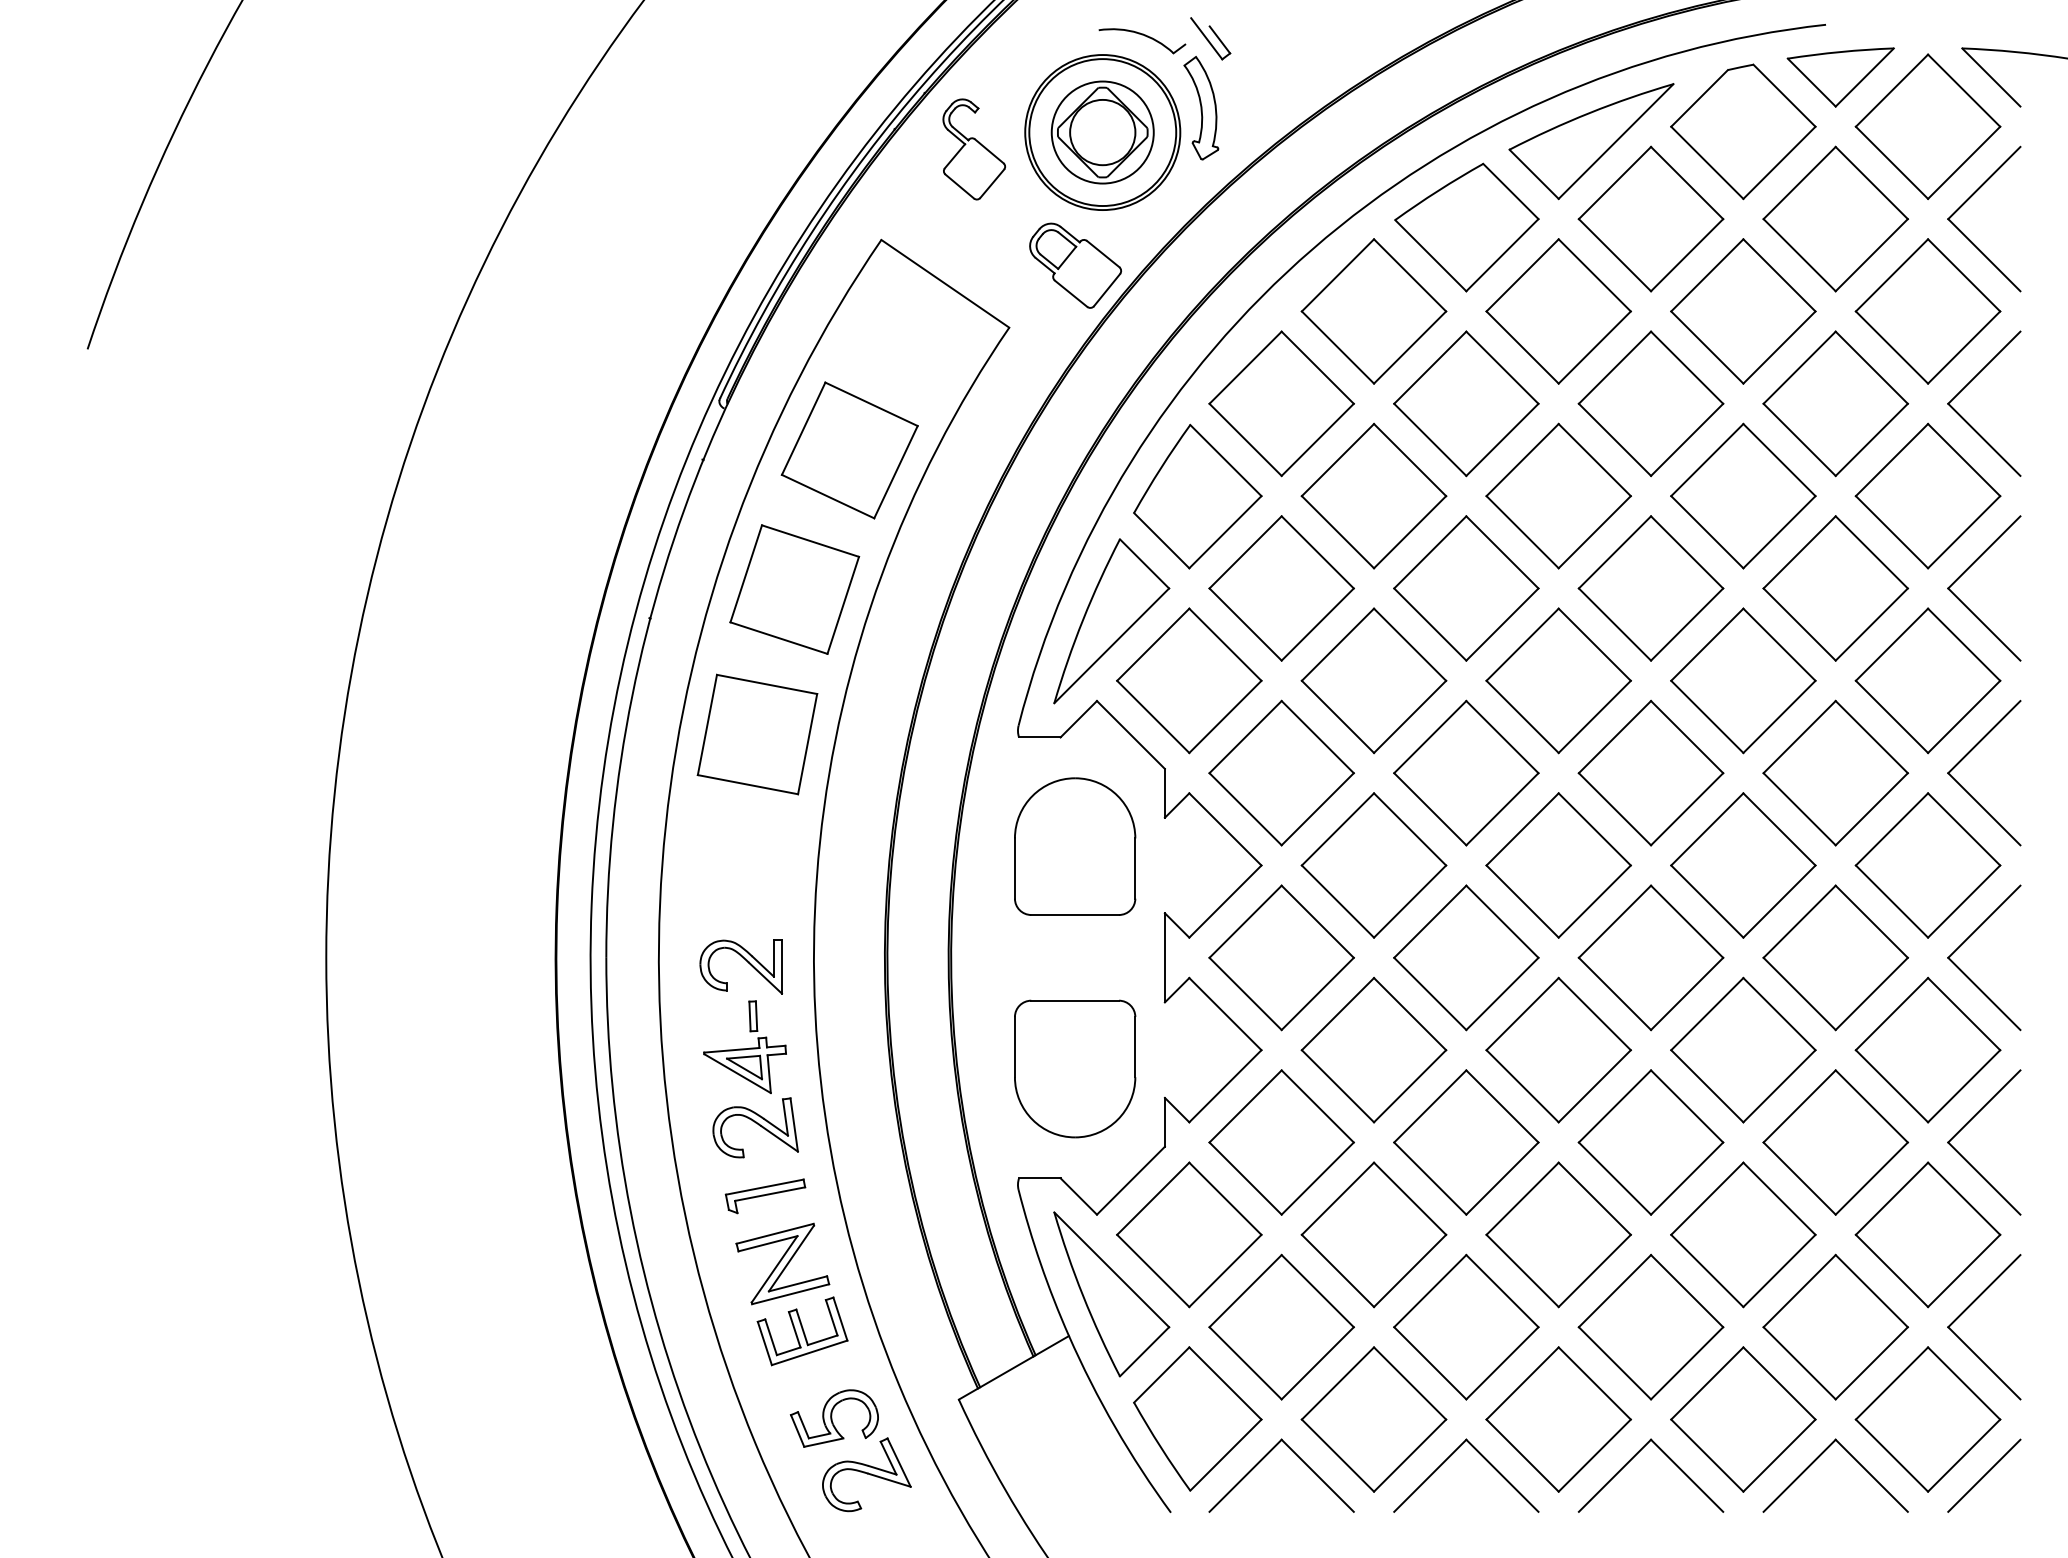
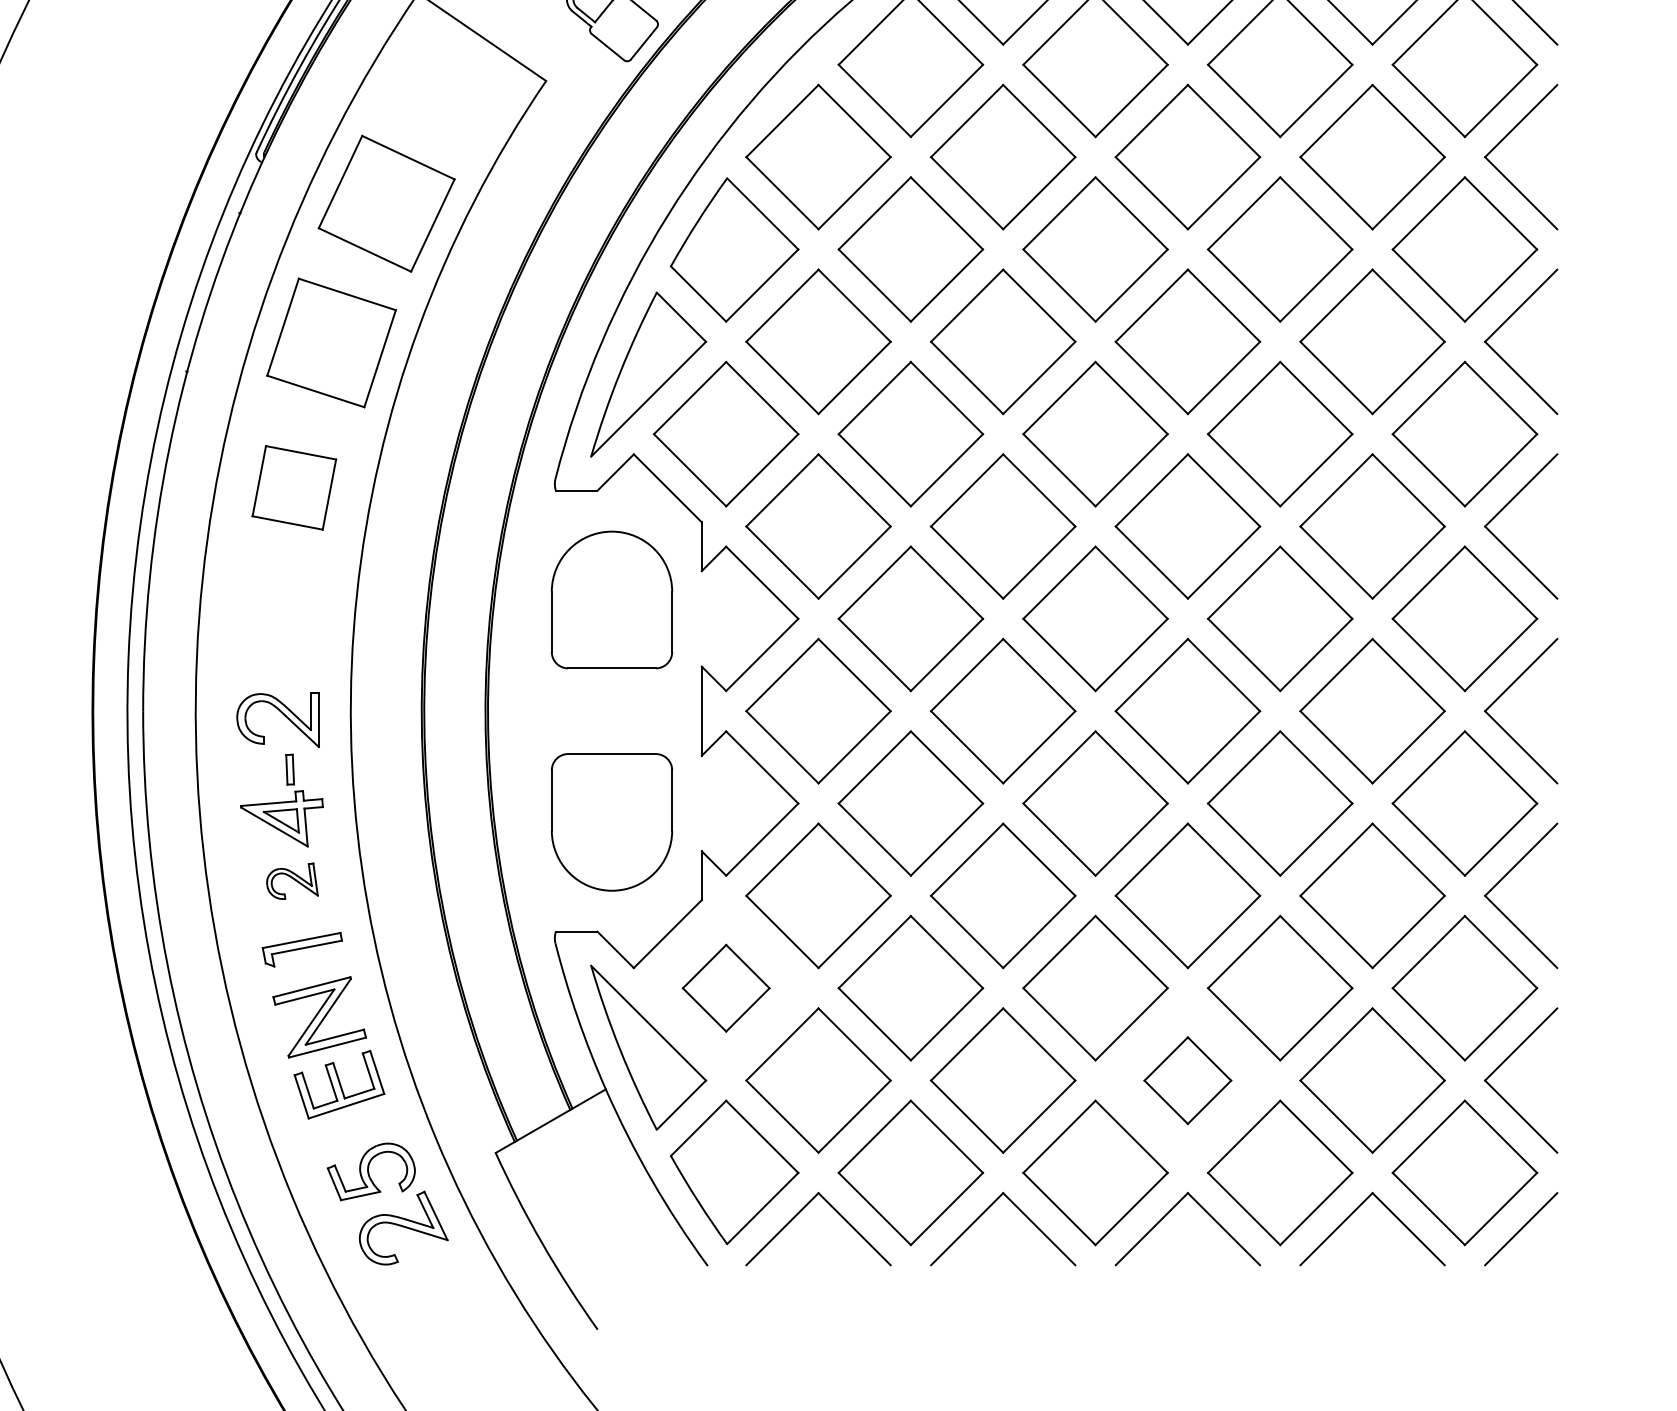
part: (757, 734) -> (294, 487), size x0.7
part: (755, 1127) -> (292, 880), size x0.6
part: (1189, 1234) -> (726, 987), size x0.6
part: (1650, 1327) -> (1187, 1080), size x0.6

